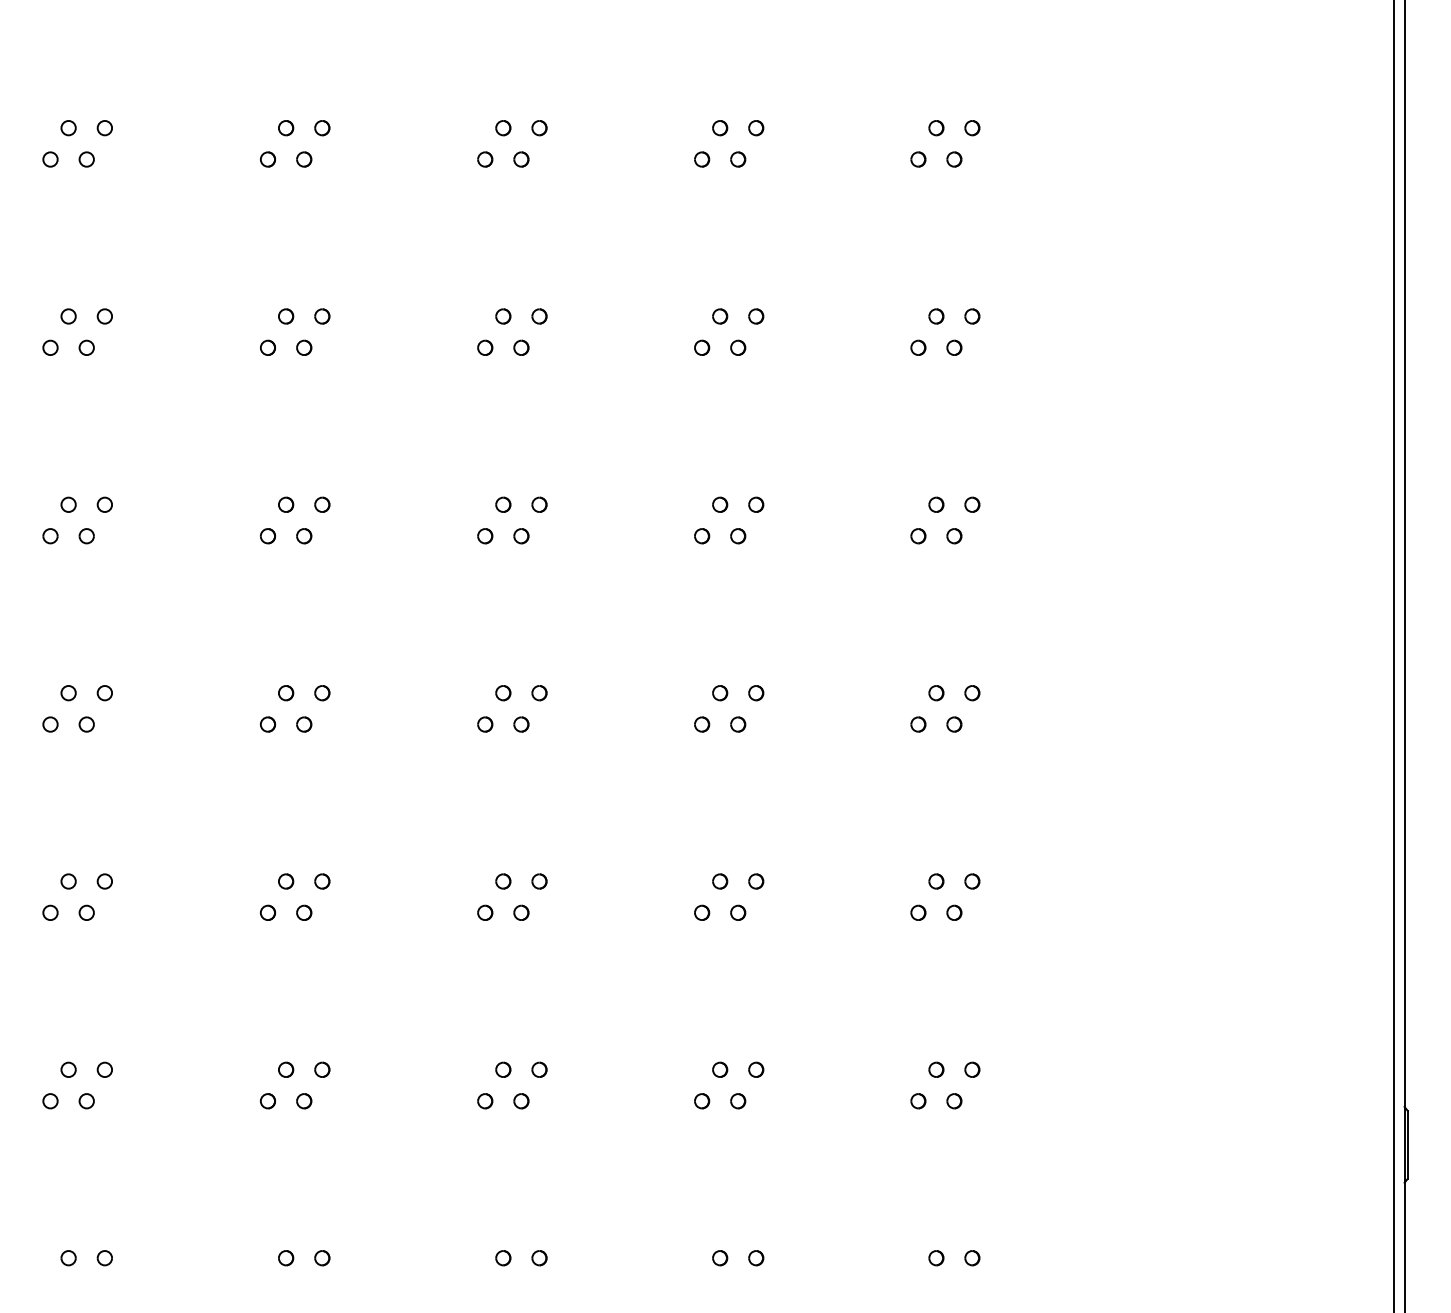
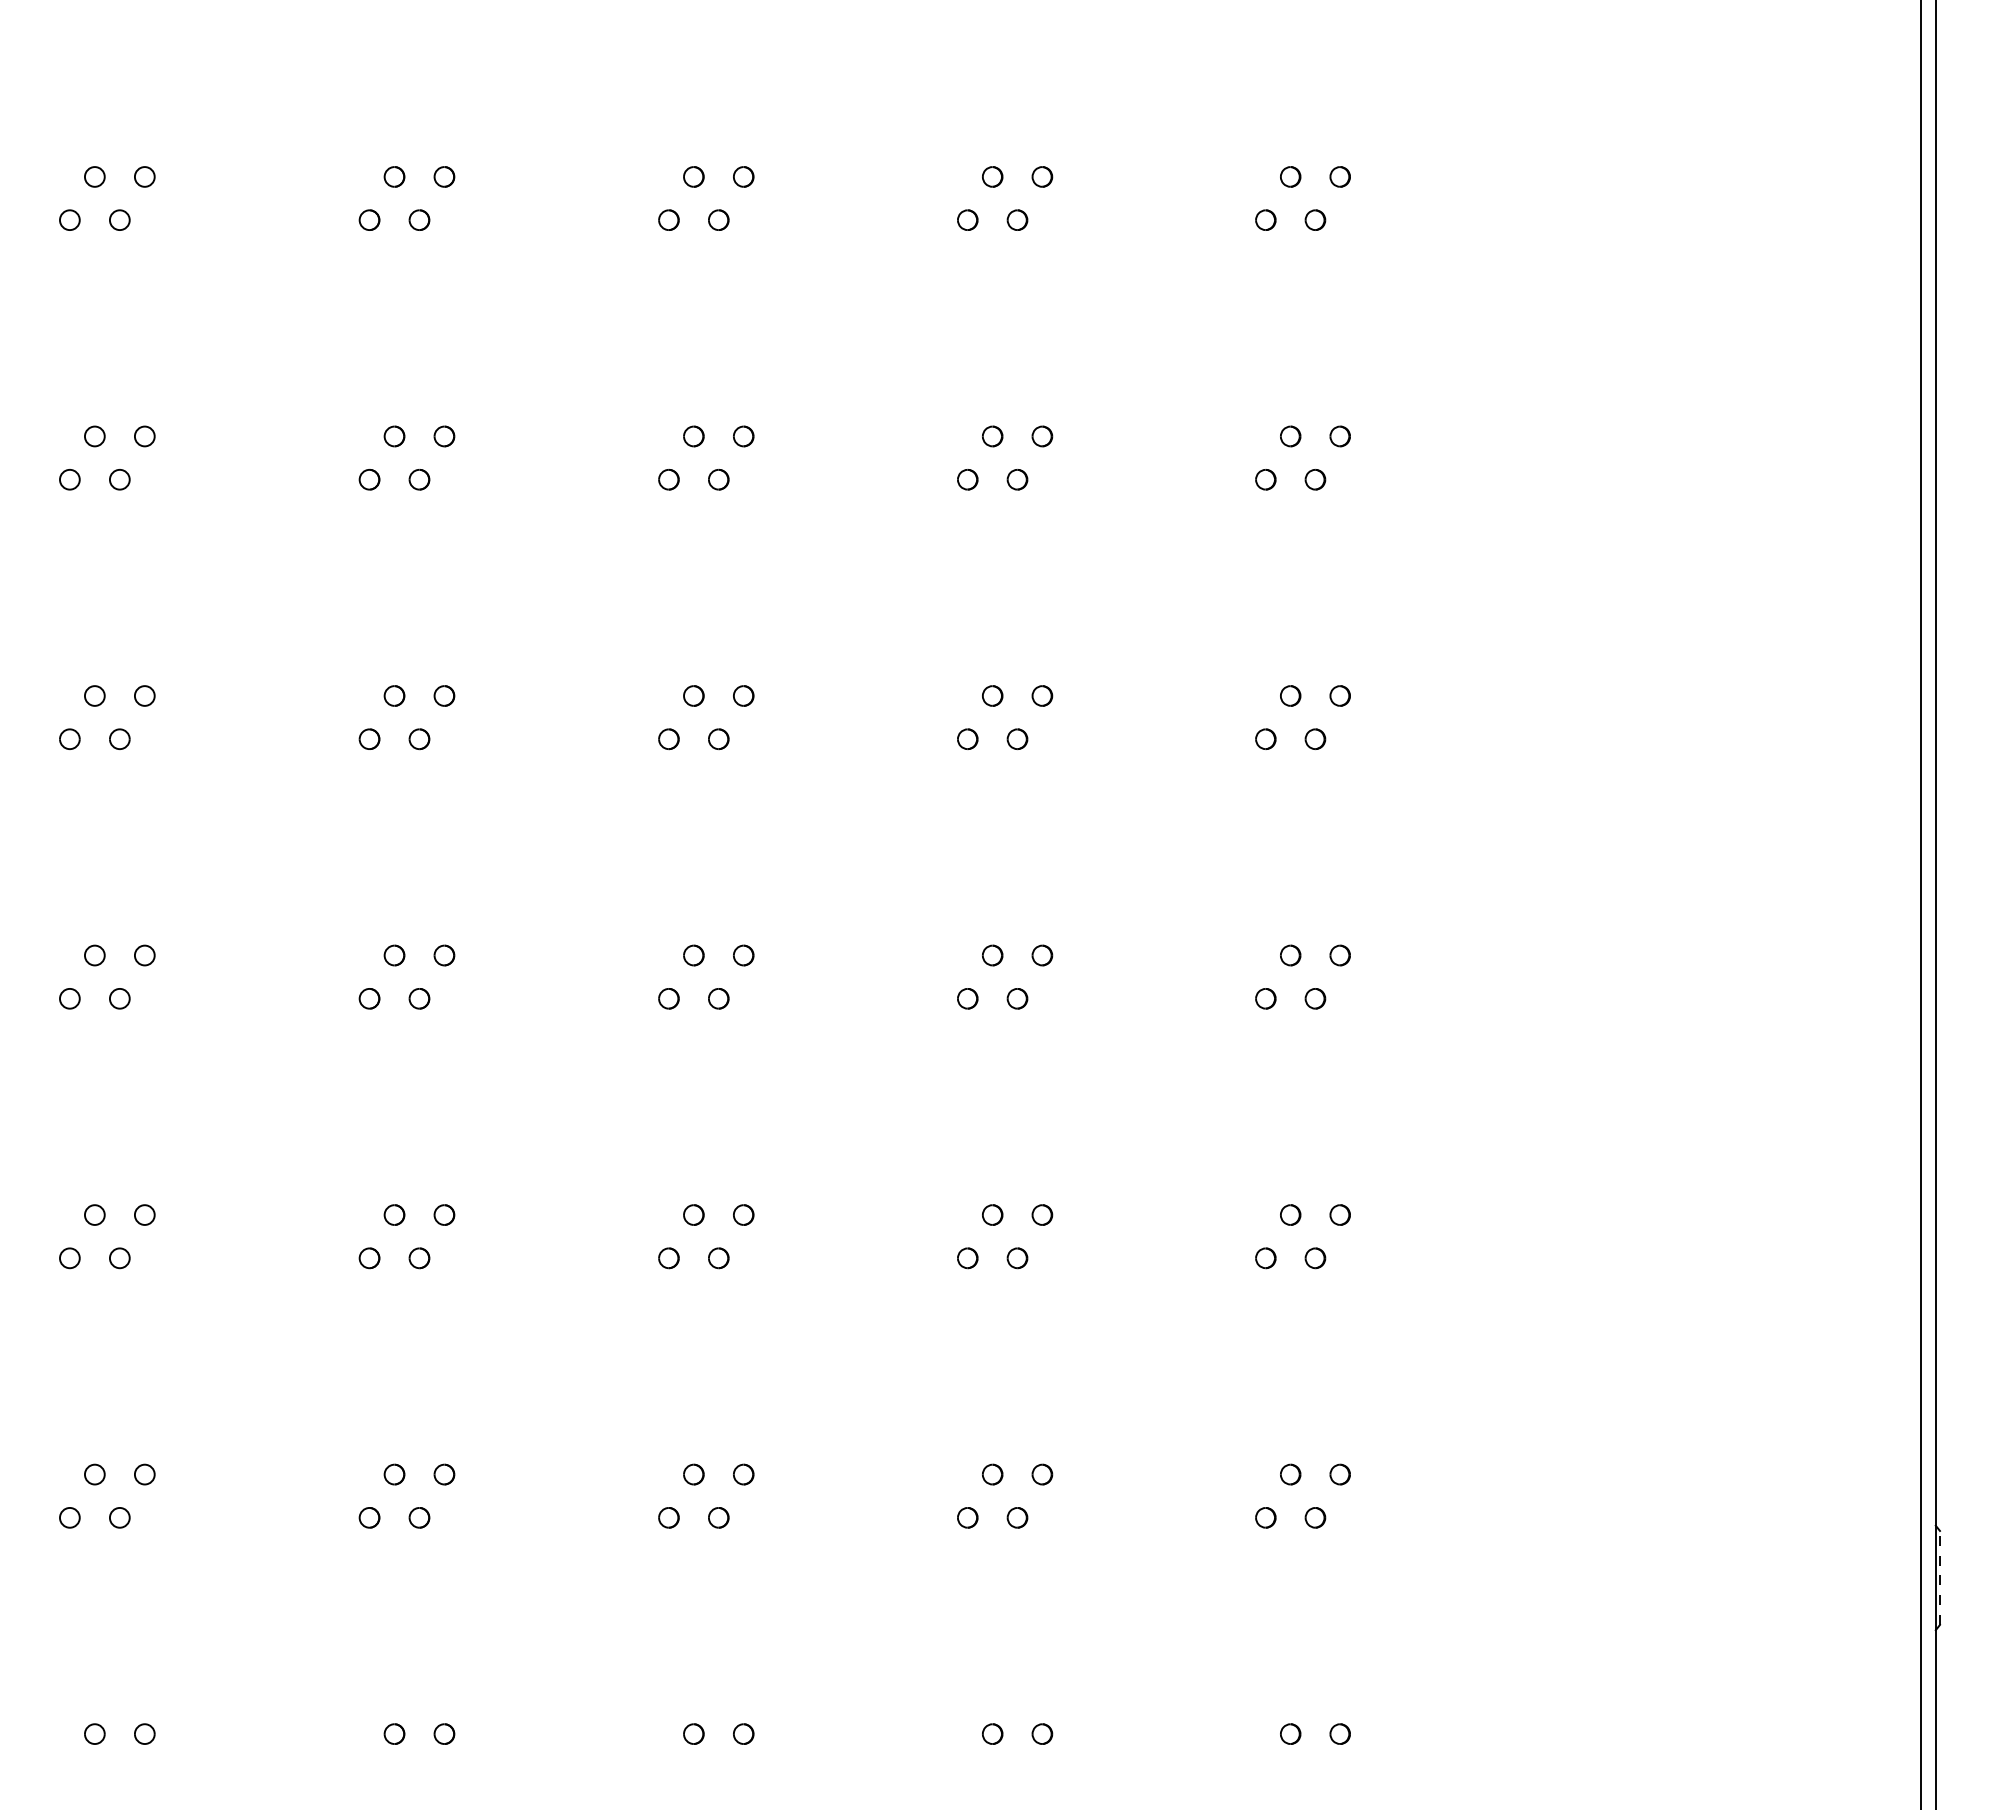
line: (1408, 1144) -> (1940, 1577), solid -> dashed

